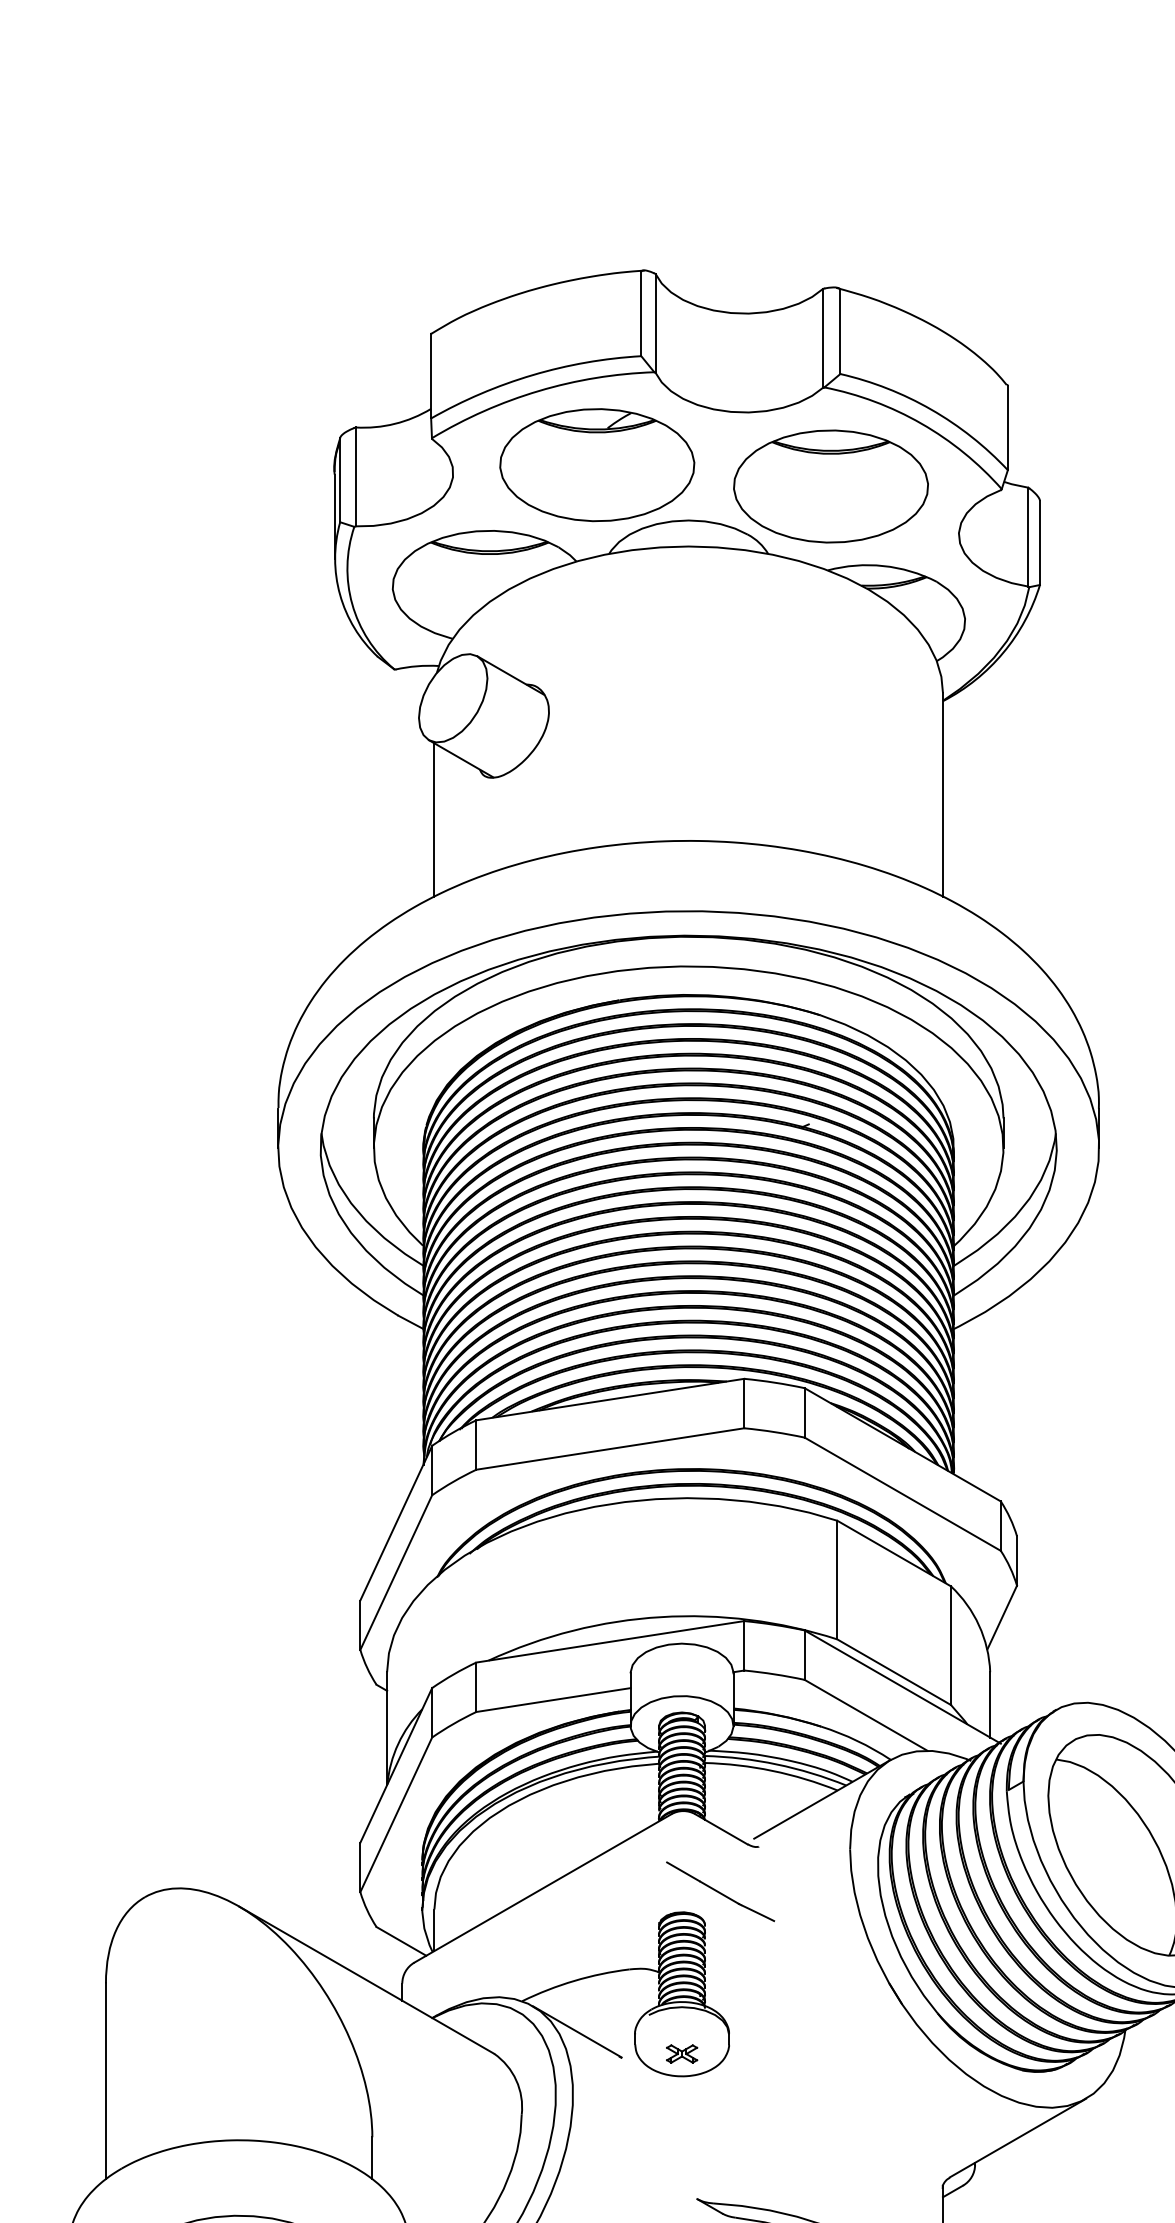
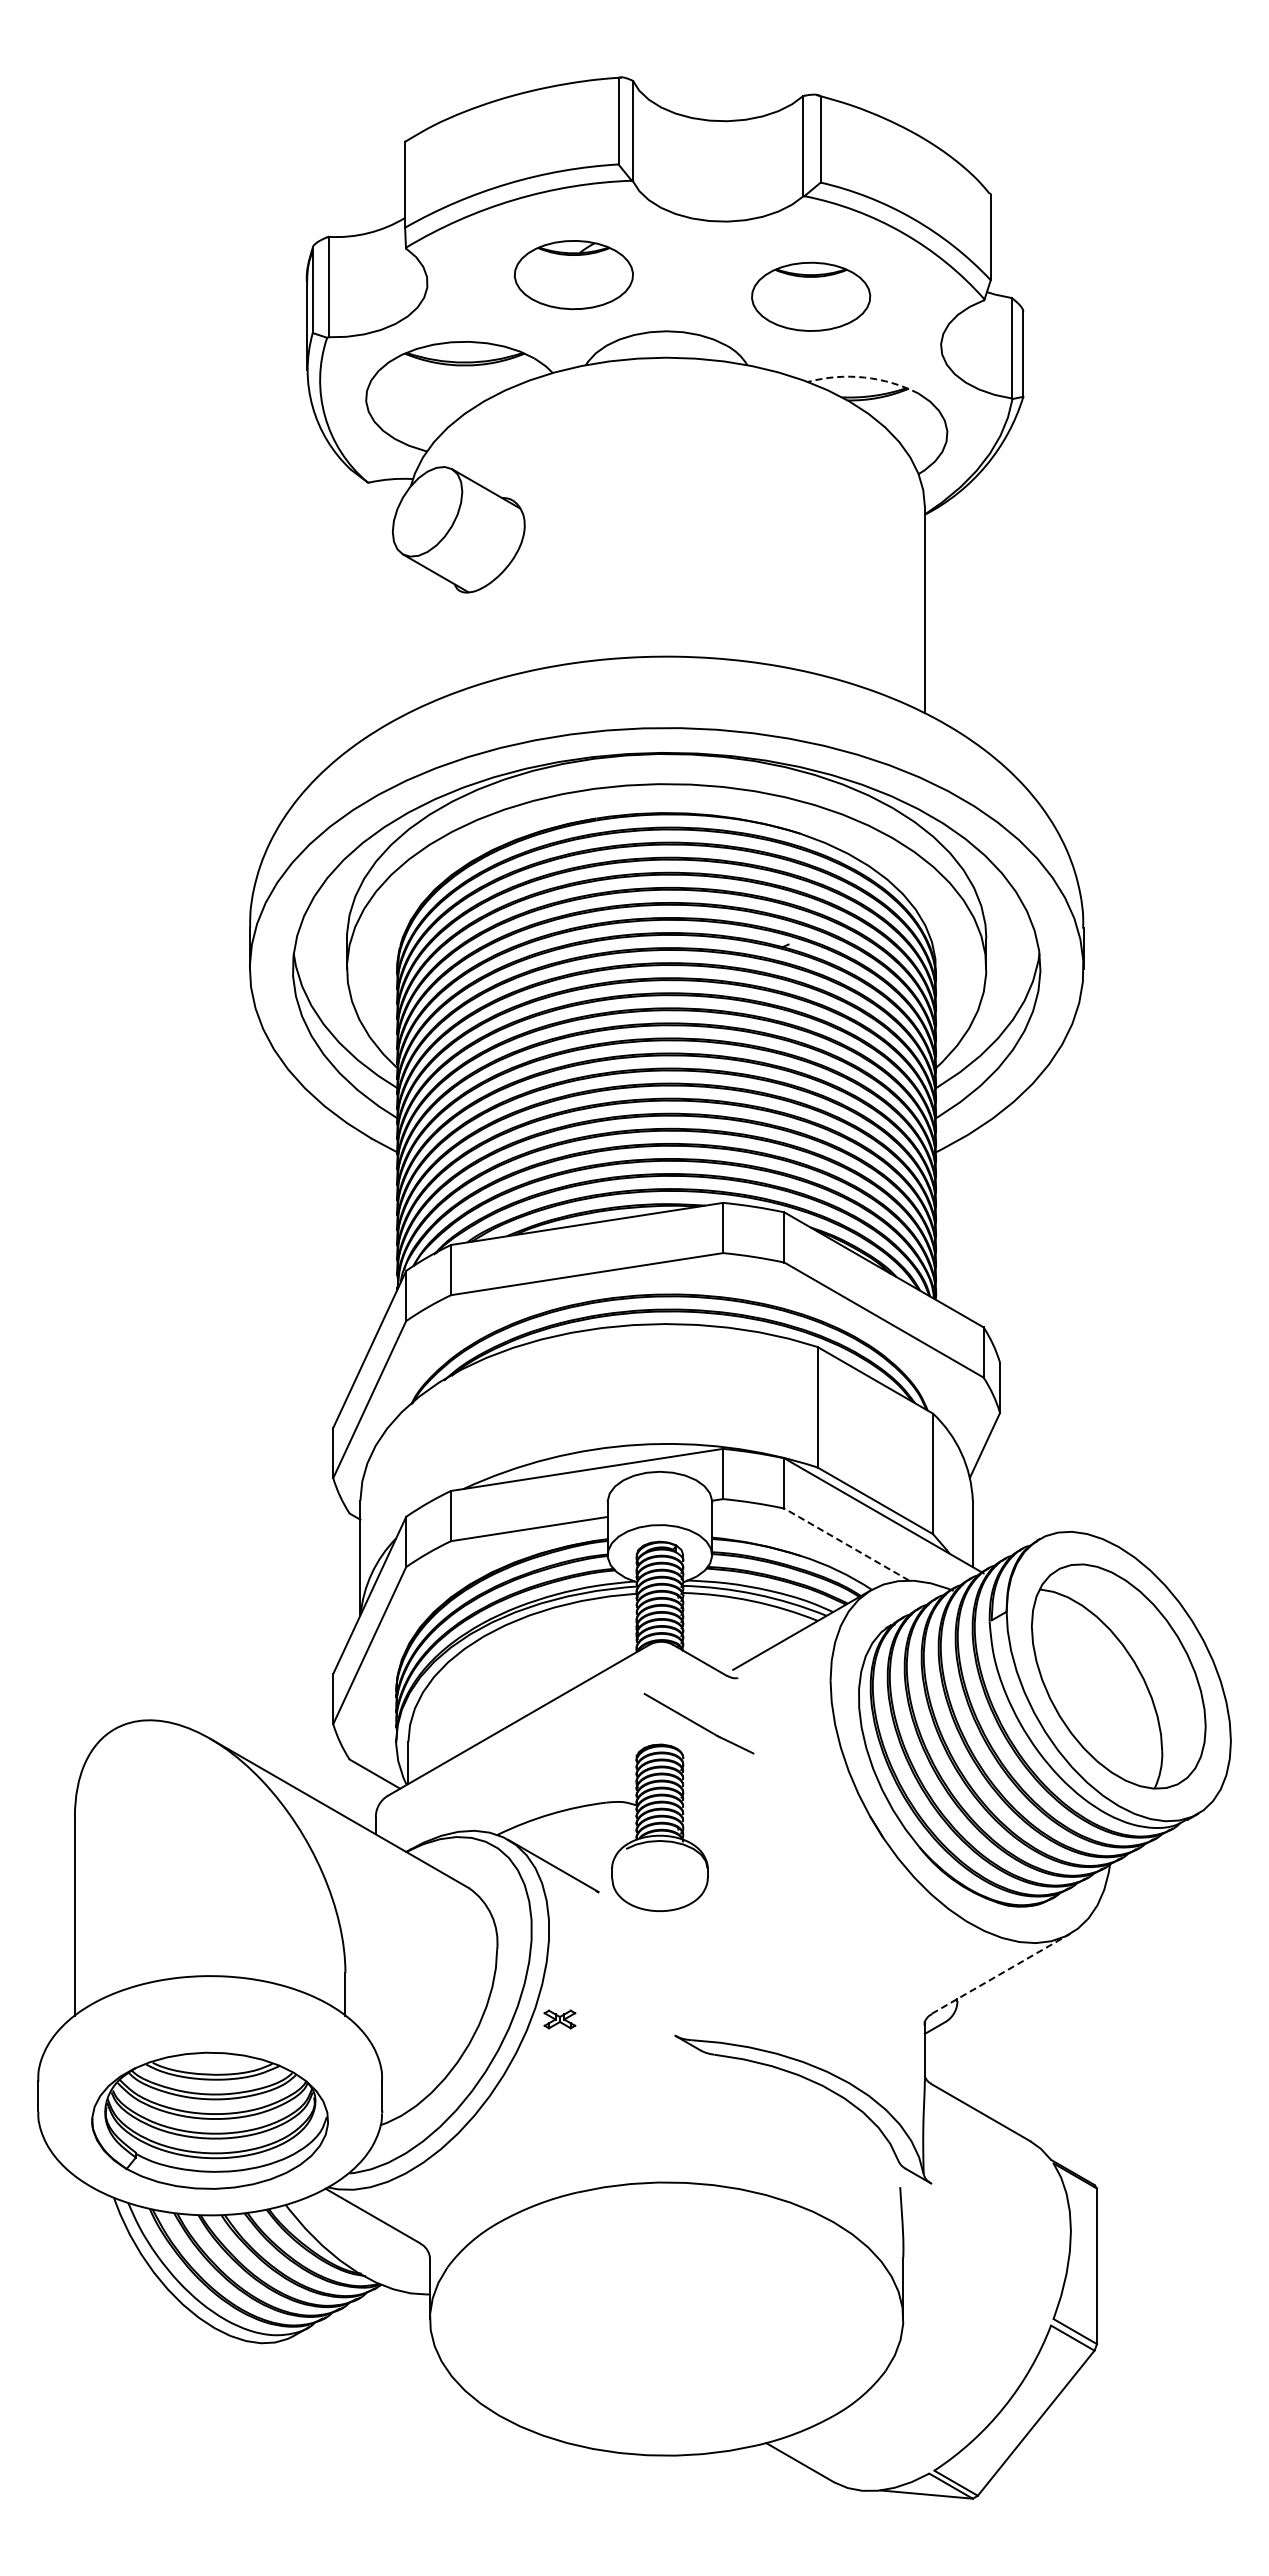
part: (596, 464) -> (573, 274), size x0.6
part: (830, 486) -> (810, 296), size x0.6
arc: (883, 565) -> (864, 377), solid -> dashed
line: (434, 820) -> (408, 635), removed
line: (865, 1715) -> (846, 1544), solid -> dashed
part: (681, 2054) -> (559, 2019), moved
line: (1018, 2137) -> (1001, 1973), solid -> dashed

